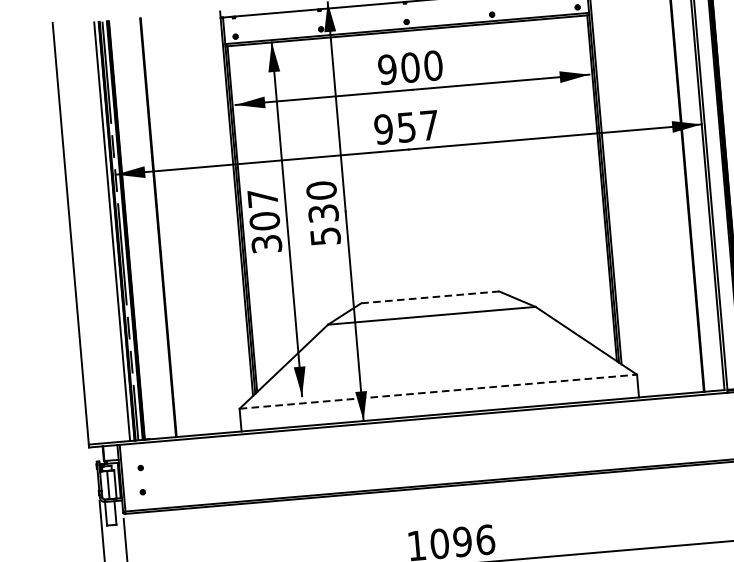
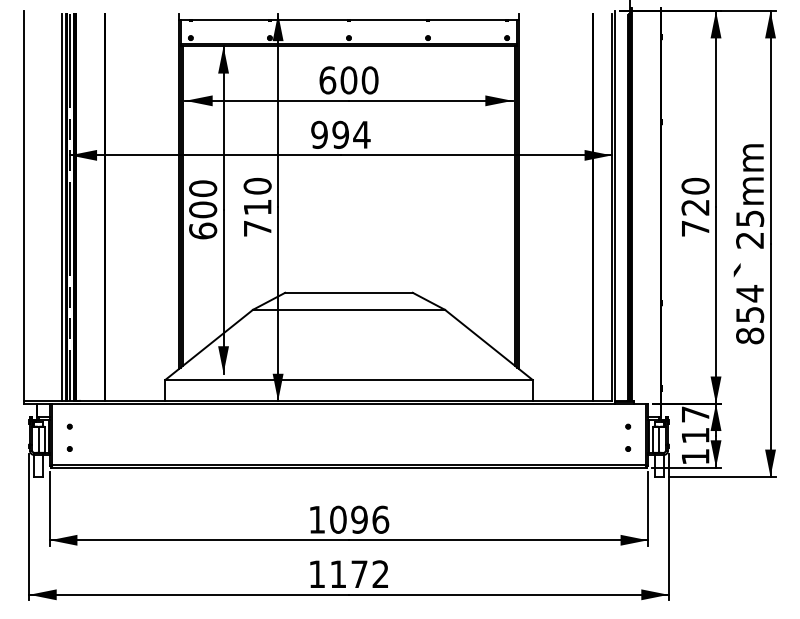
text: (387, 69) -> (327, 80), 900 -> 600
text: (418, 125) -> (351, 134), 957 -> 994
text: (265, 220) -> (203, 209), 307 -> 600
text: (324, 224) -> (257, 217), 530 -> 710
line: (430, 297) -> (349, 292), dashed -> solid
line: (438, 392) -> (349, 380), dashed -> solid

